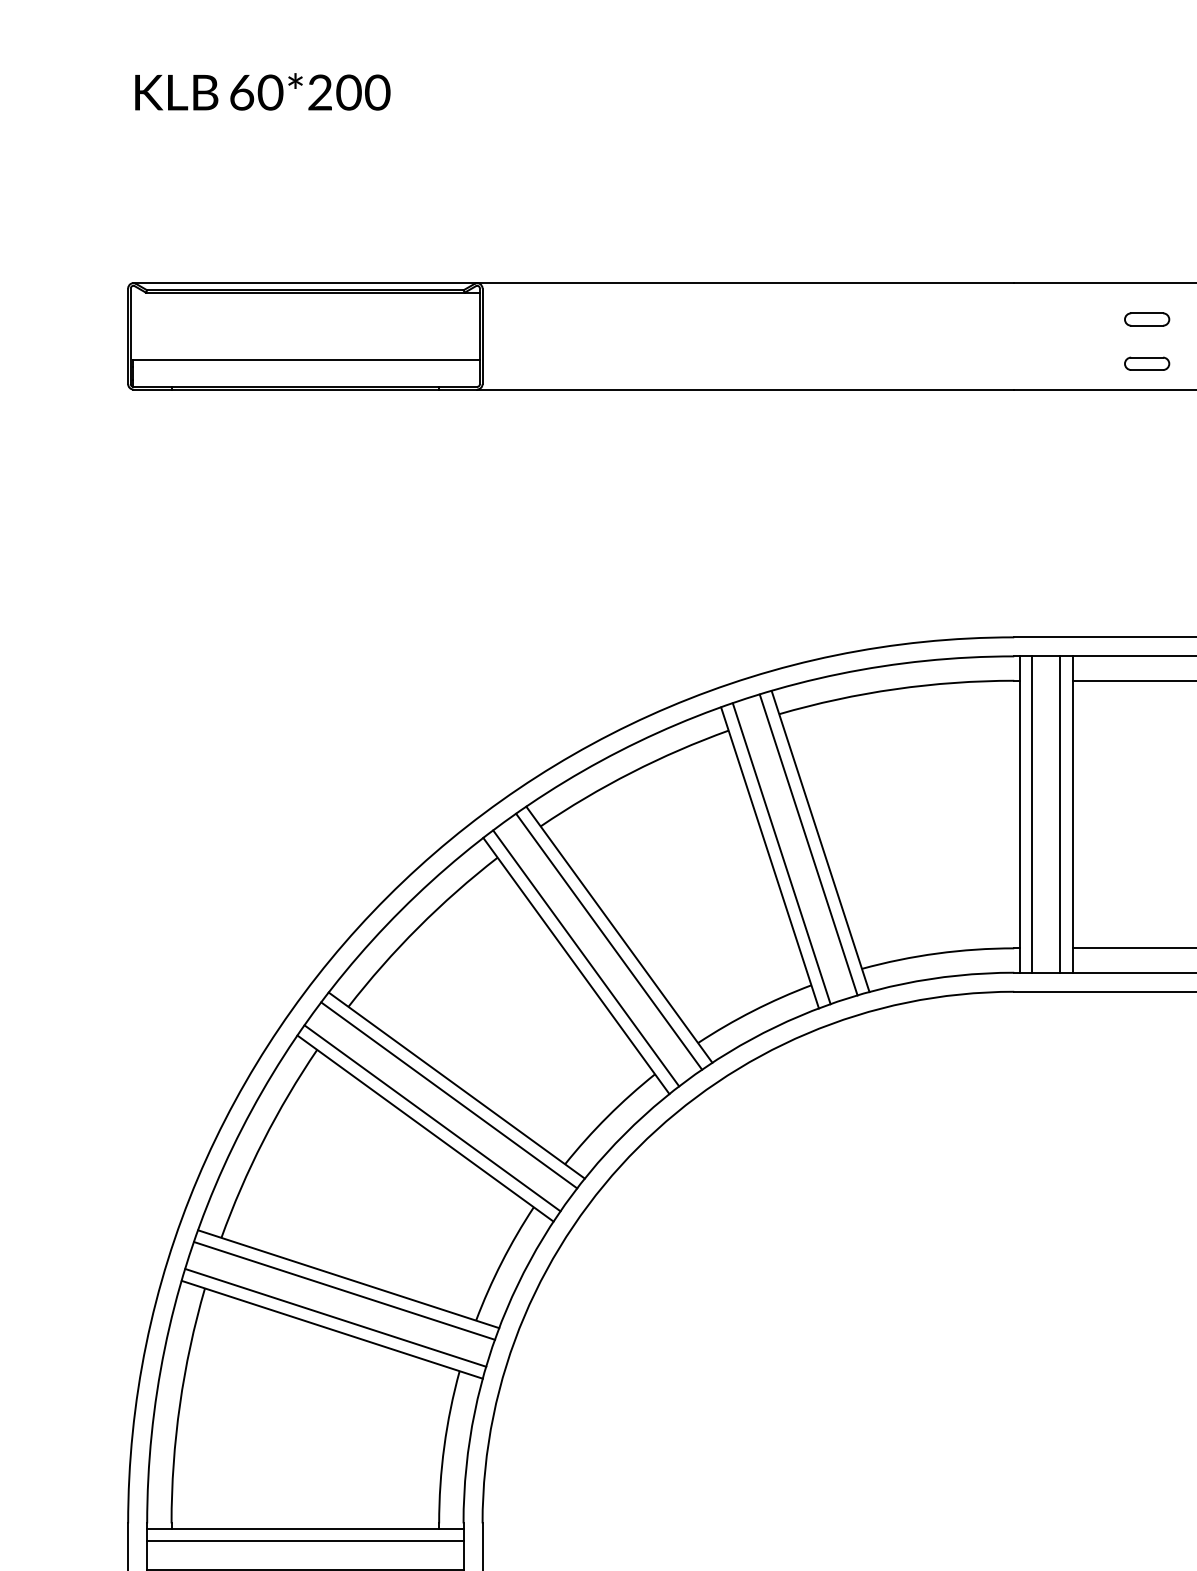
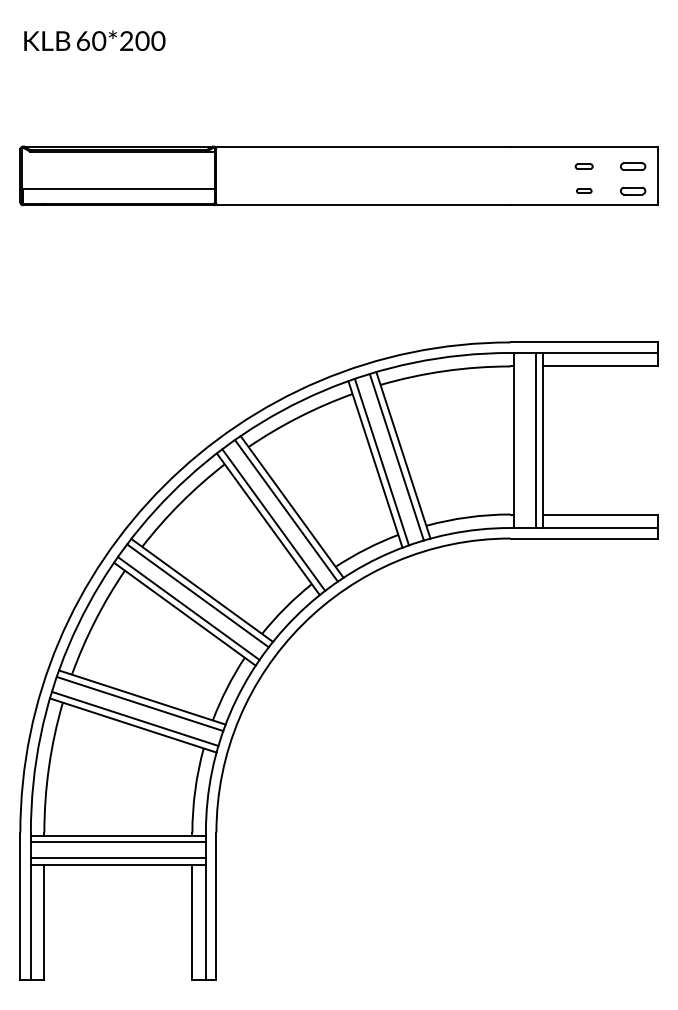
part: (1147, 319) -> (584, 166), size x0.7
part: (1147, 362) -> (584, 190), size x0.6
line: (1032, 814) -> (520, 440), removed

